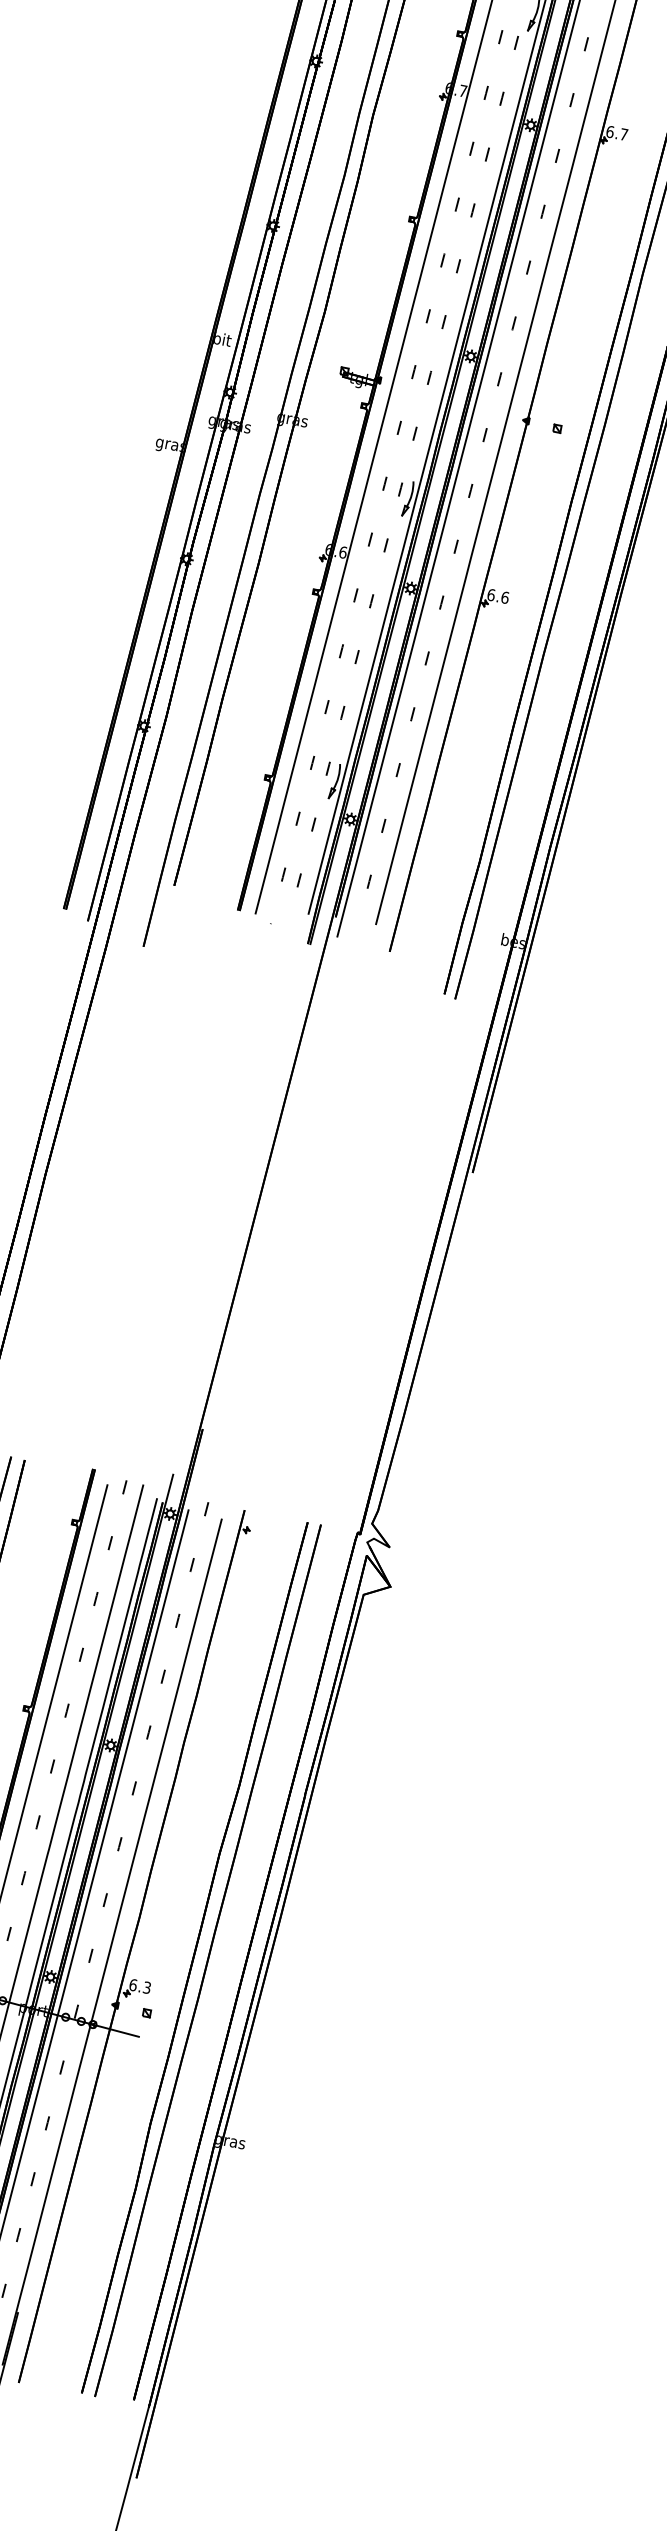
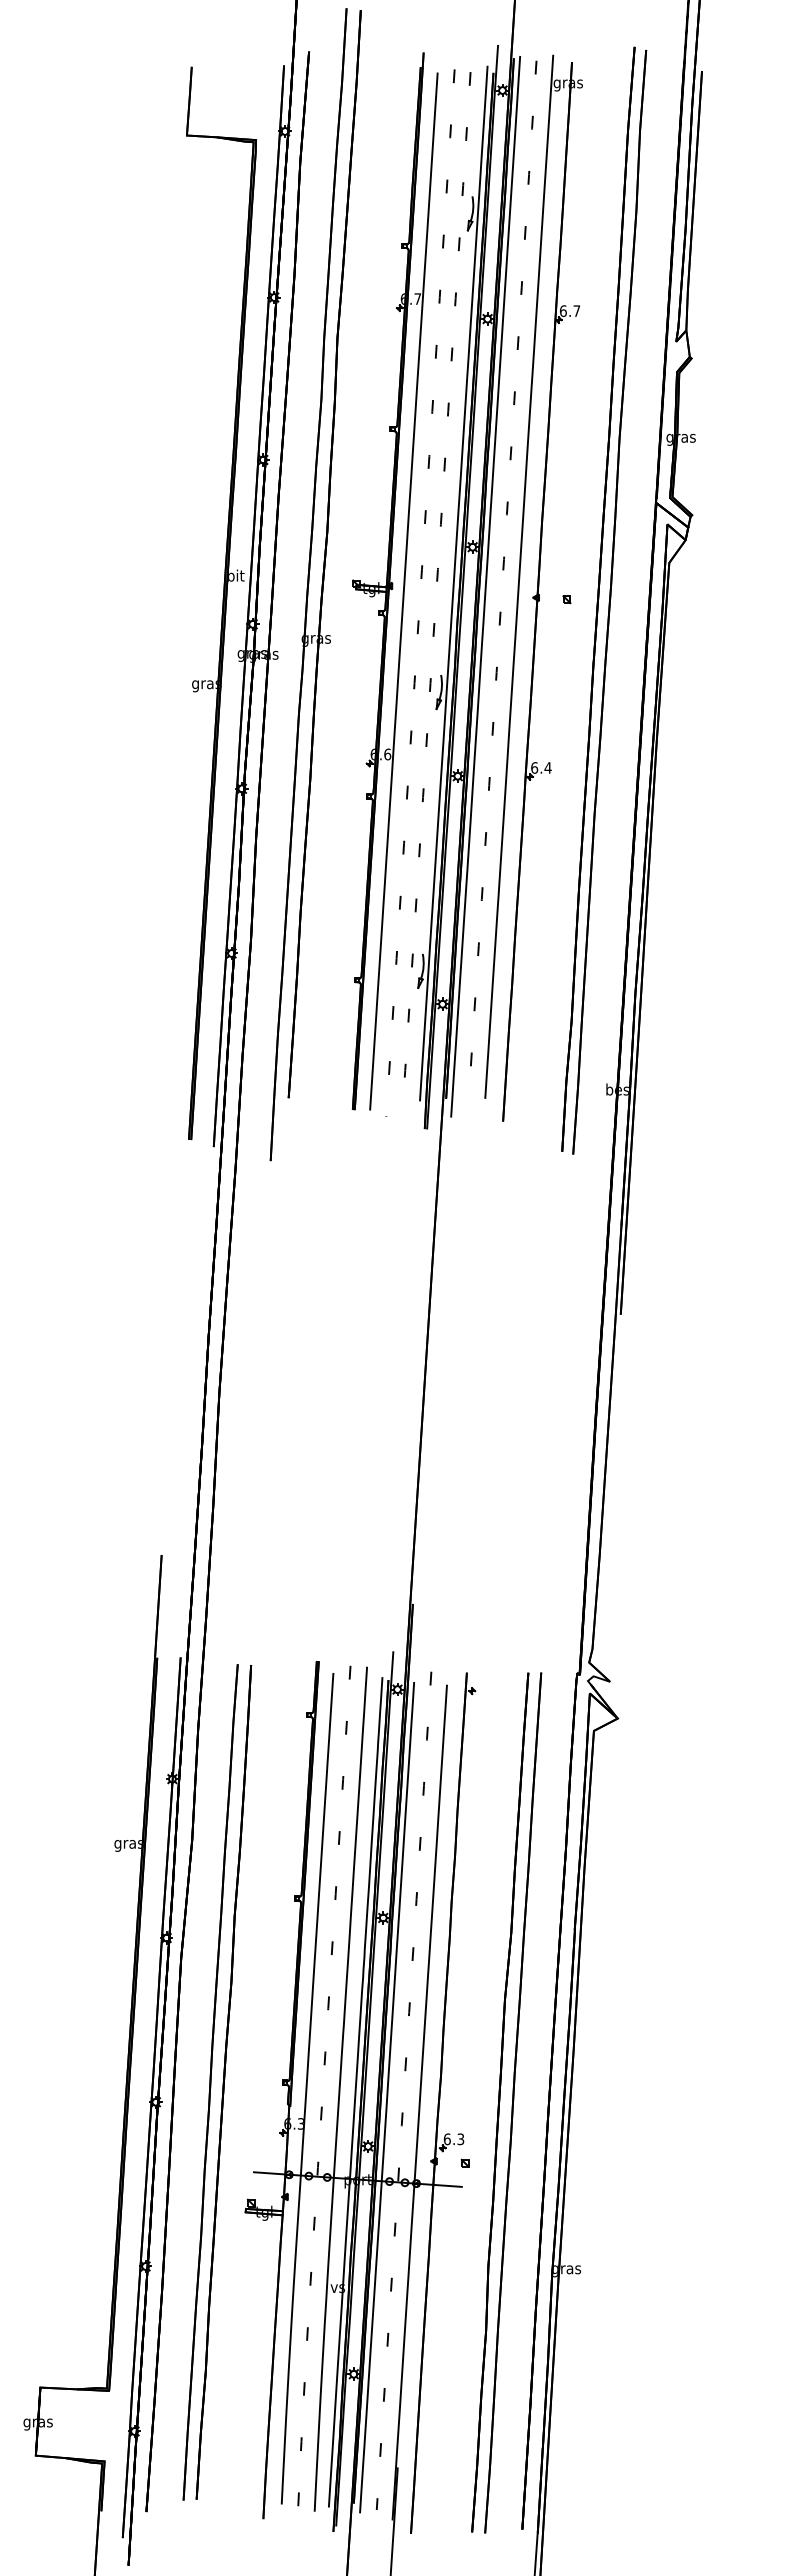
text: (504, 597) -> (547, 767), 6.6 -> 6.4

